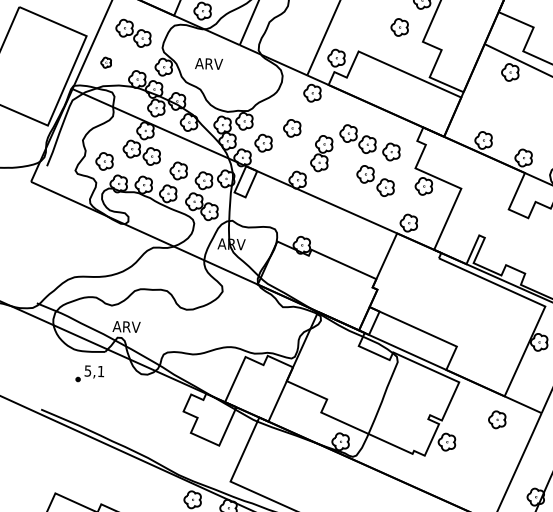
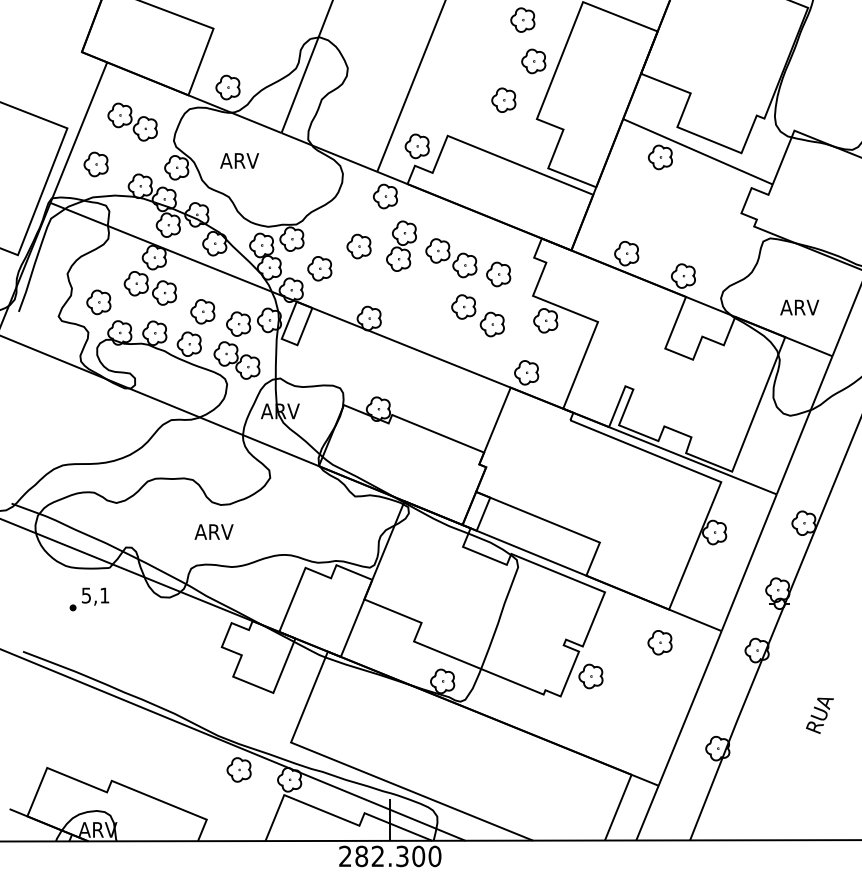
part: (105, 62) -> (95, 164), size x1.67
part: (321, 153) -> (401, 245), moved
text: (126, 326) -> (213, 531), moved

